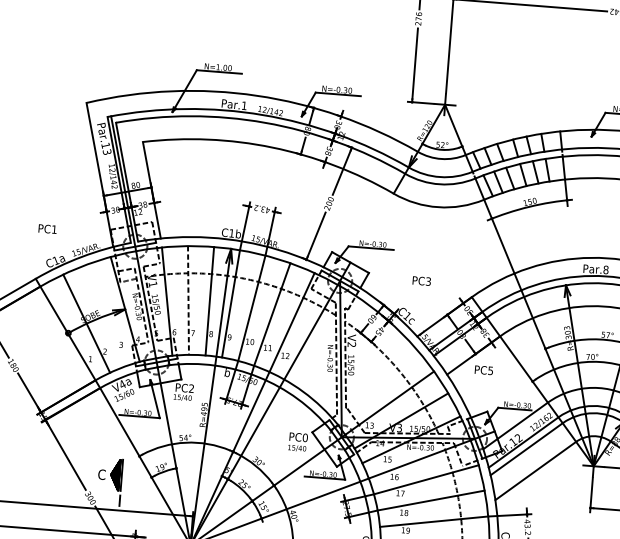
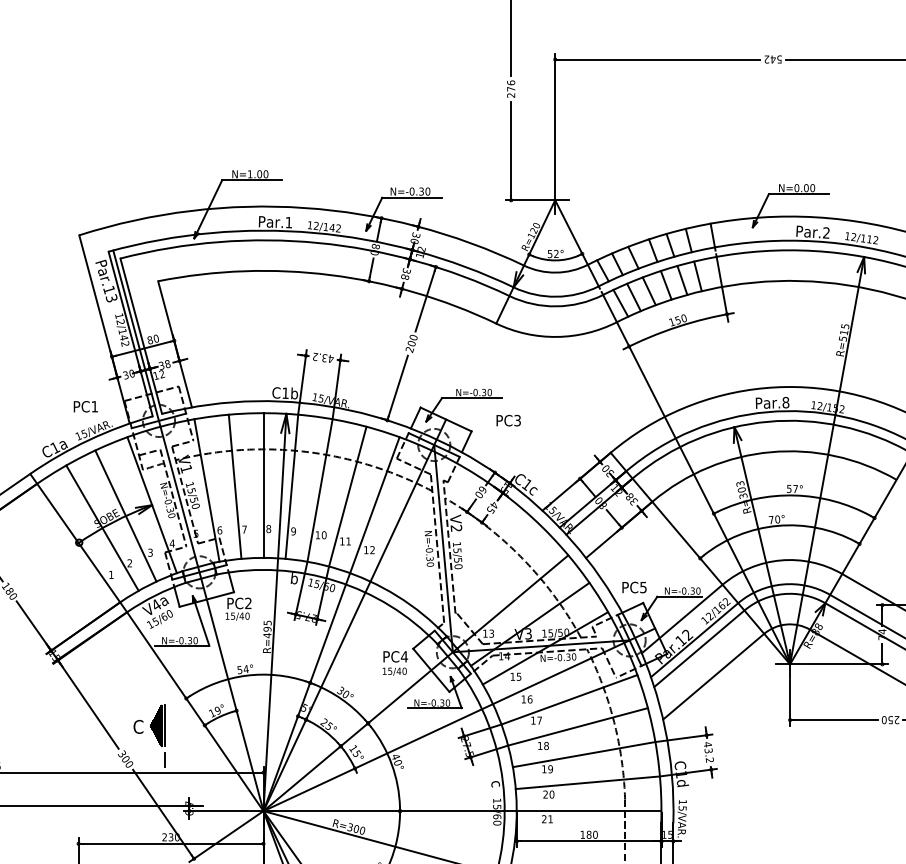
text: (47, 228) -> (85, 406), moved
text: (421, 280) -> (508, 420), moved
line: (188, 301) -> (235, 487), dashed -> solid
line: (104, 315) -> (125, 515), added
text: (484, 370) -> (634, 587), moved
text: (305, 437) -> (404, 656), PC0 -> PC4

